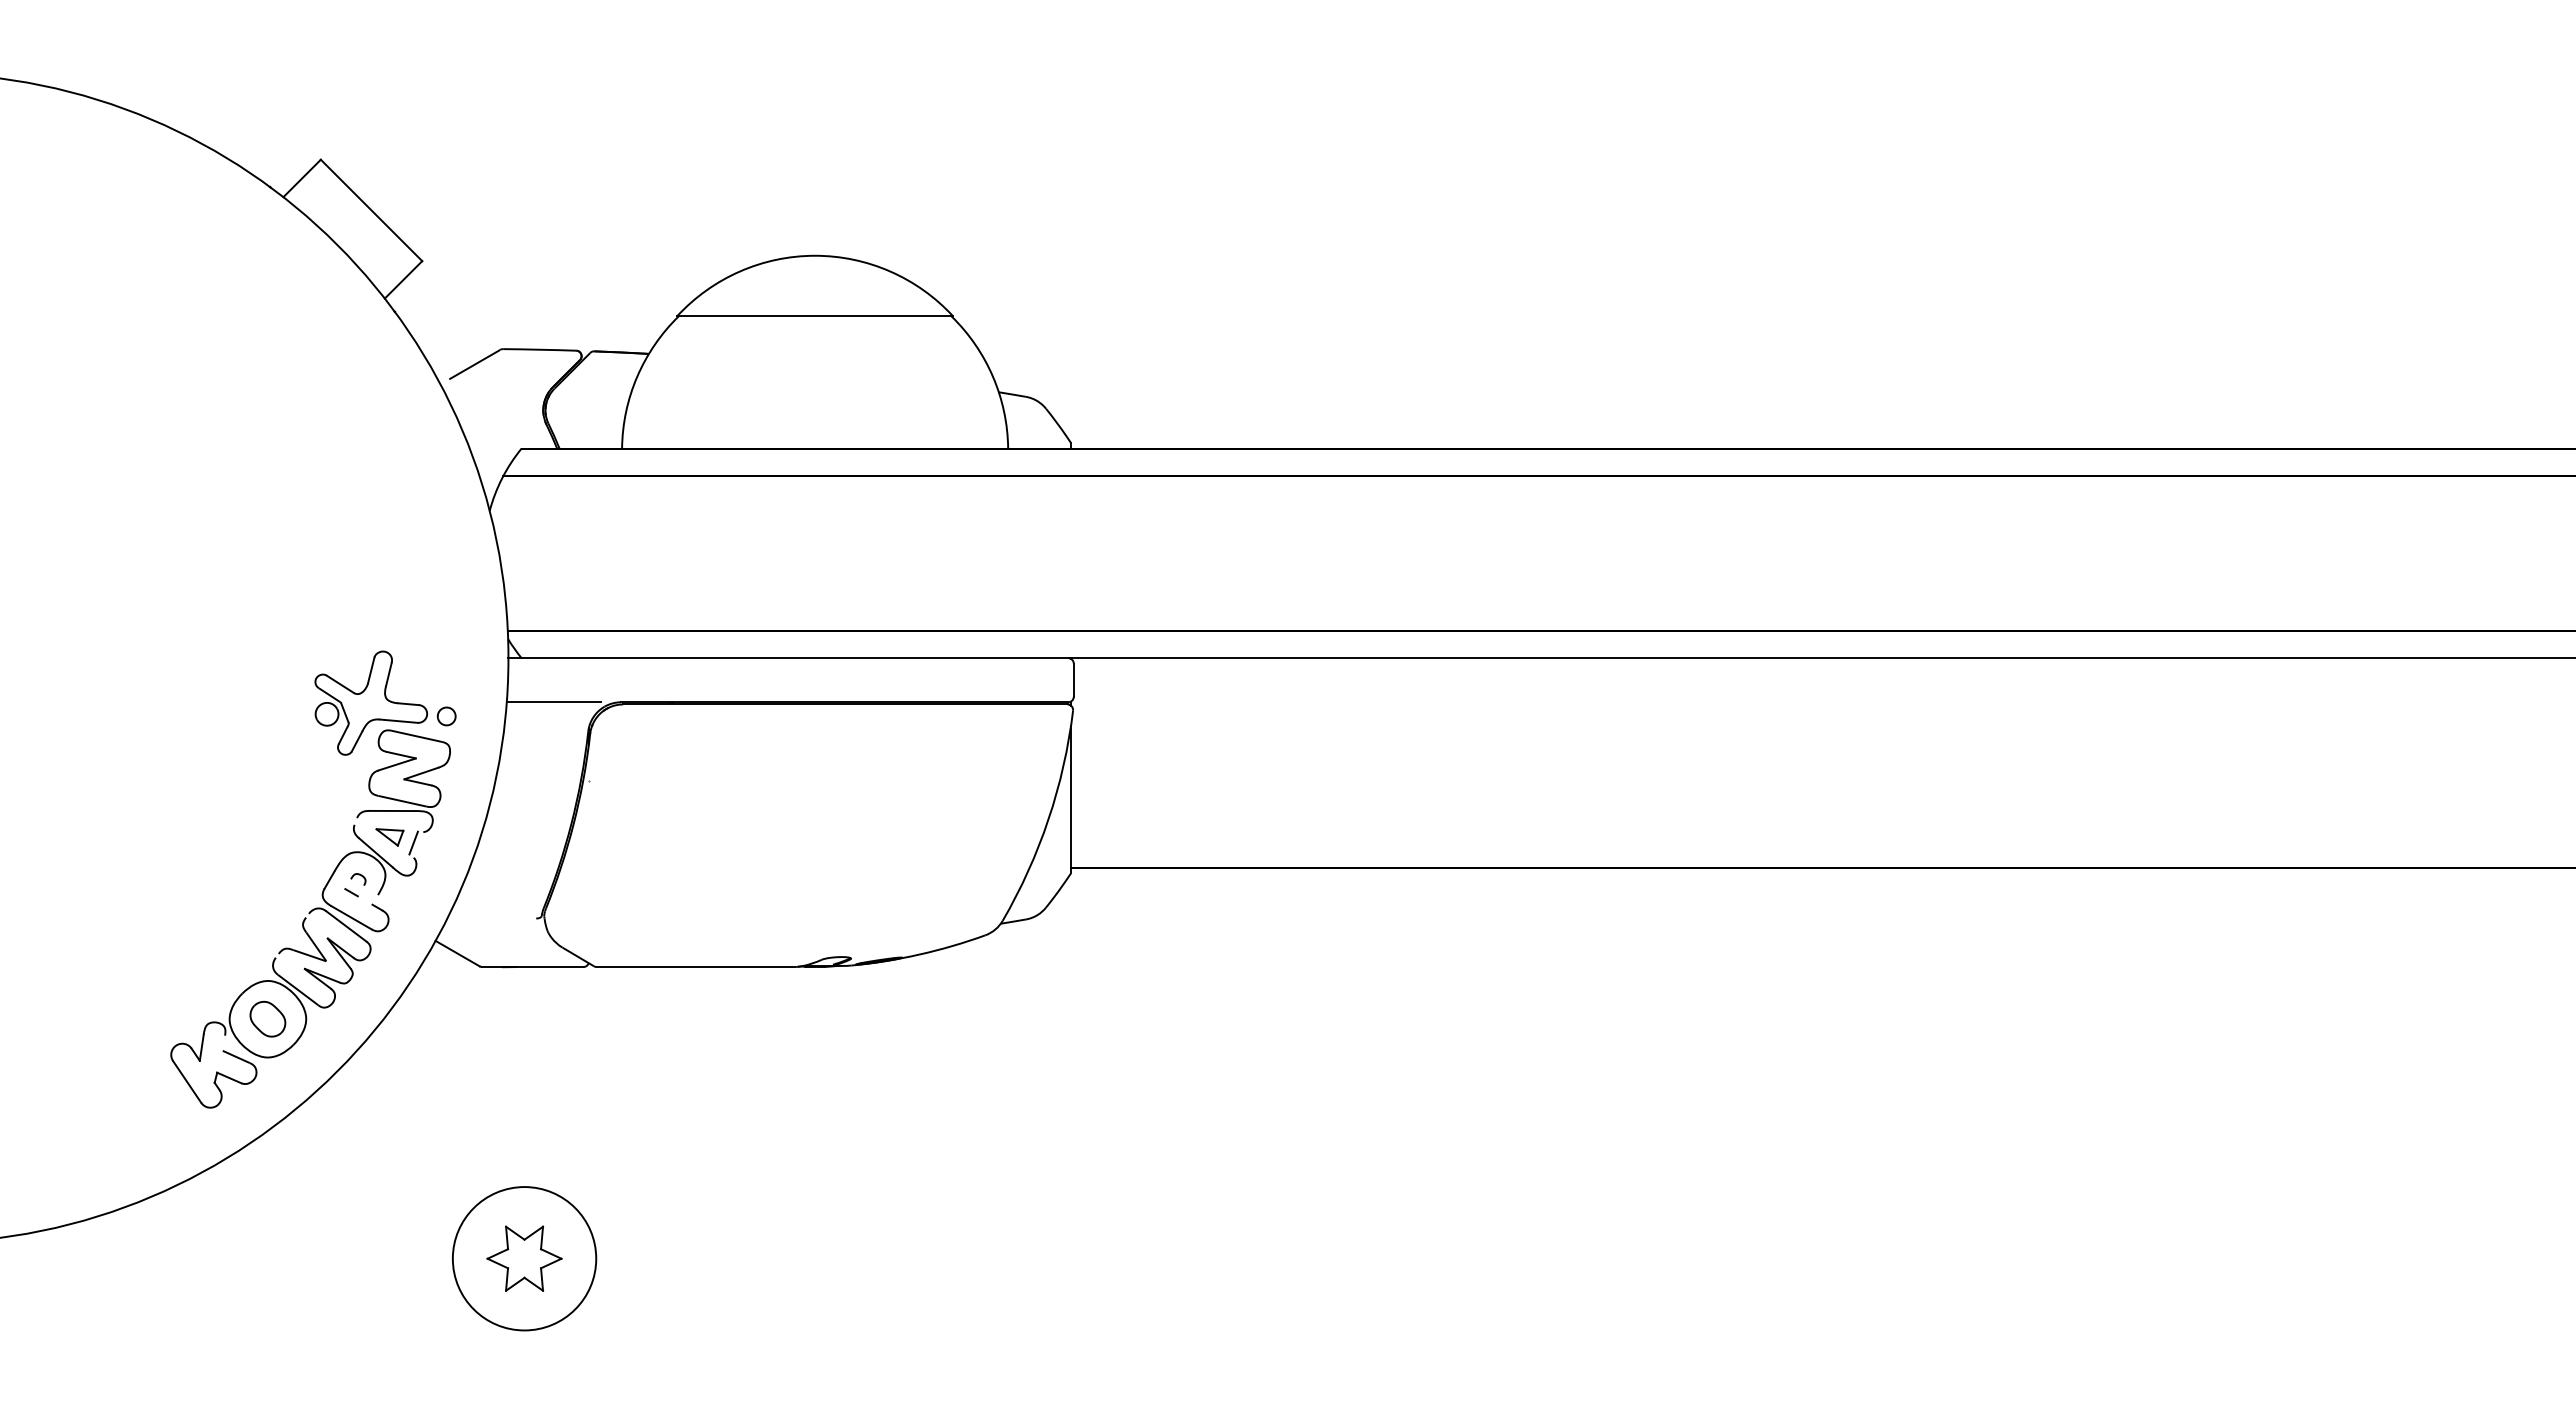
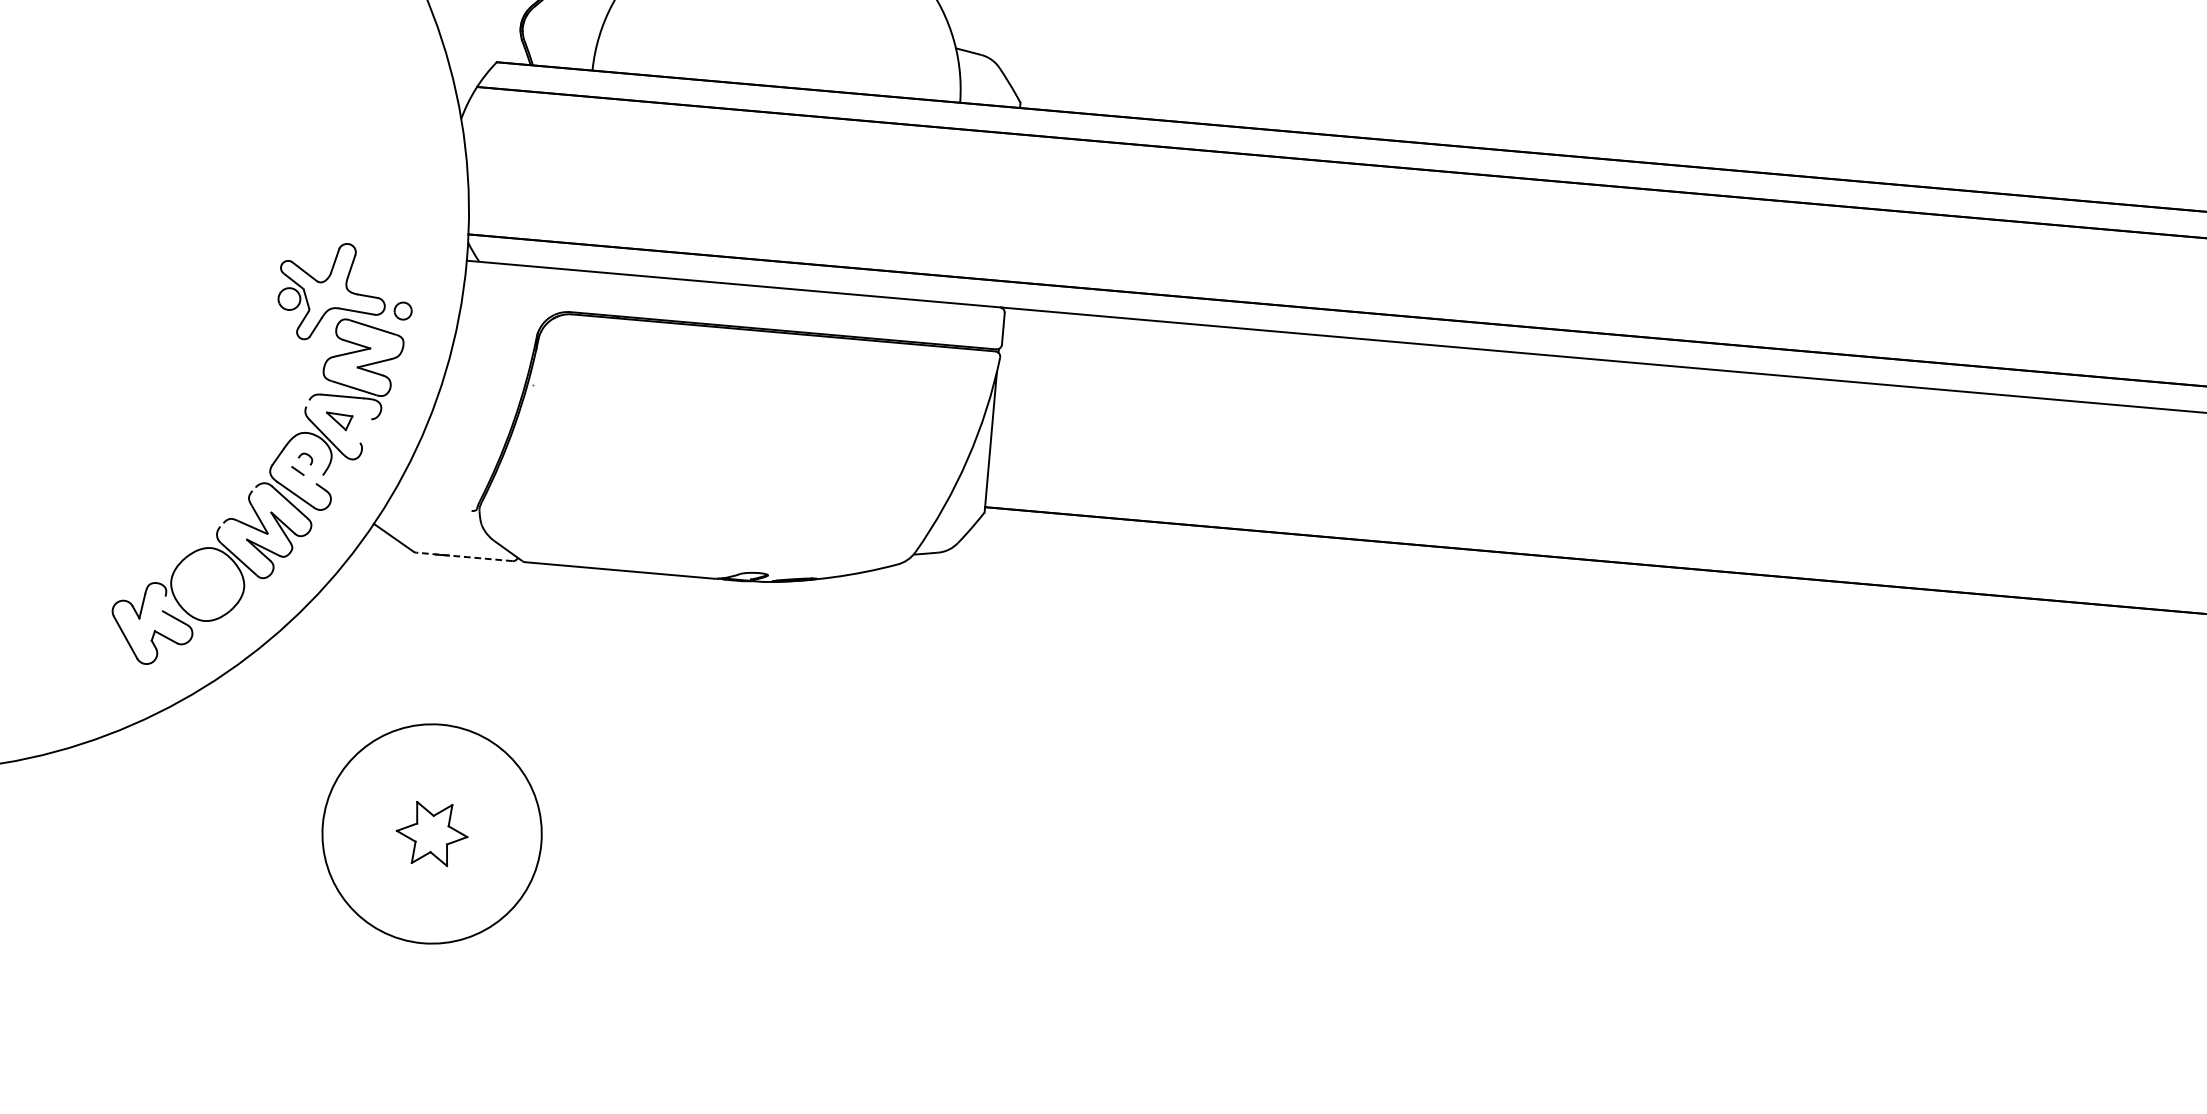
line: (553, 702) -> (506, 306), removed
line: (413, 842) -> (361, 428), removed
line: (532, 967) -> (463, 557), solid -> dashed
part: (267, 1018) -> (207, 583), removed
circle: (524, 1258) -> (432, 833), size x1.6

